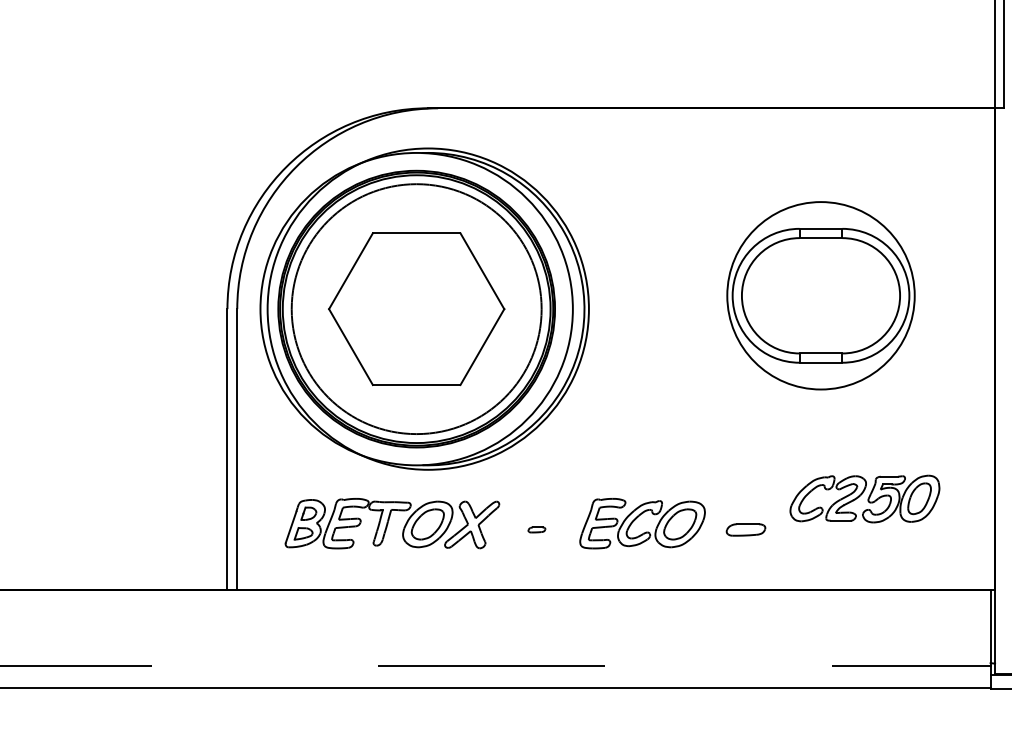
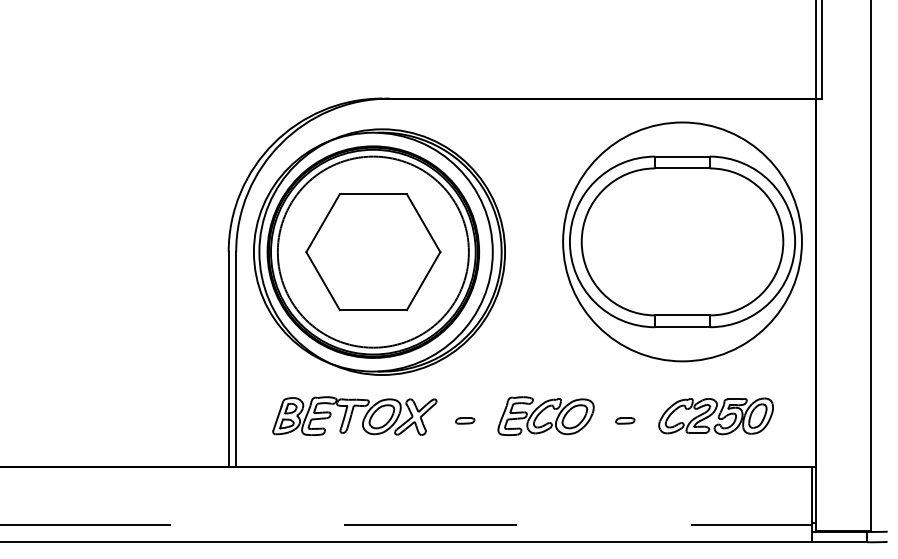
part: (820, 295) -> (682, 241), size x1.67
part: (864, 499) -> (715, 416), moved
part: (537, 529) -> (465, 420), size x1.43
part: (746, 529) -> (625, 420), size x0.62

